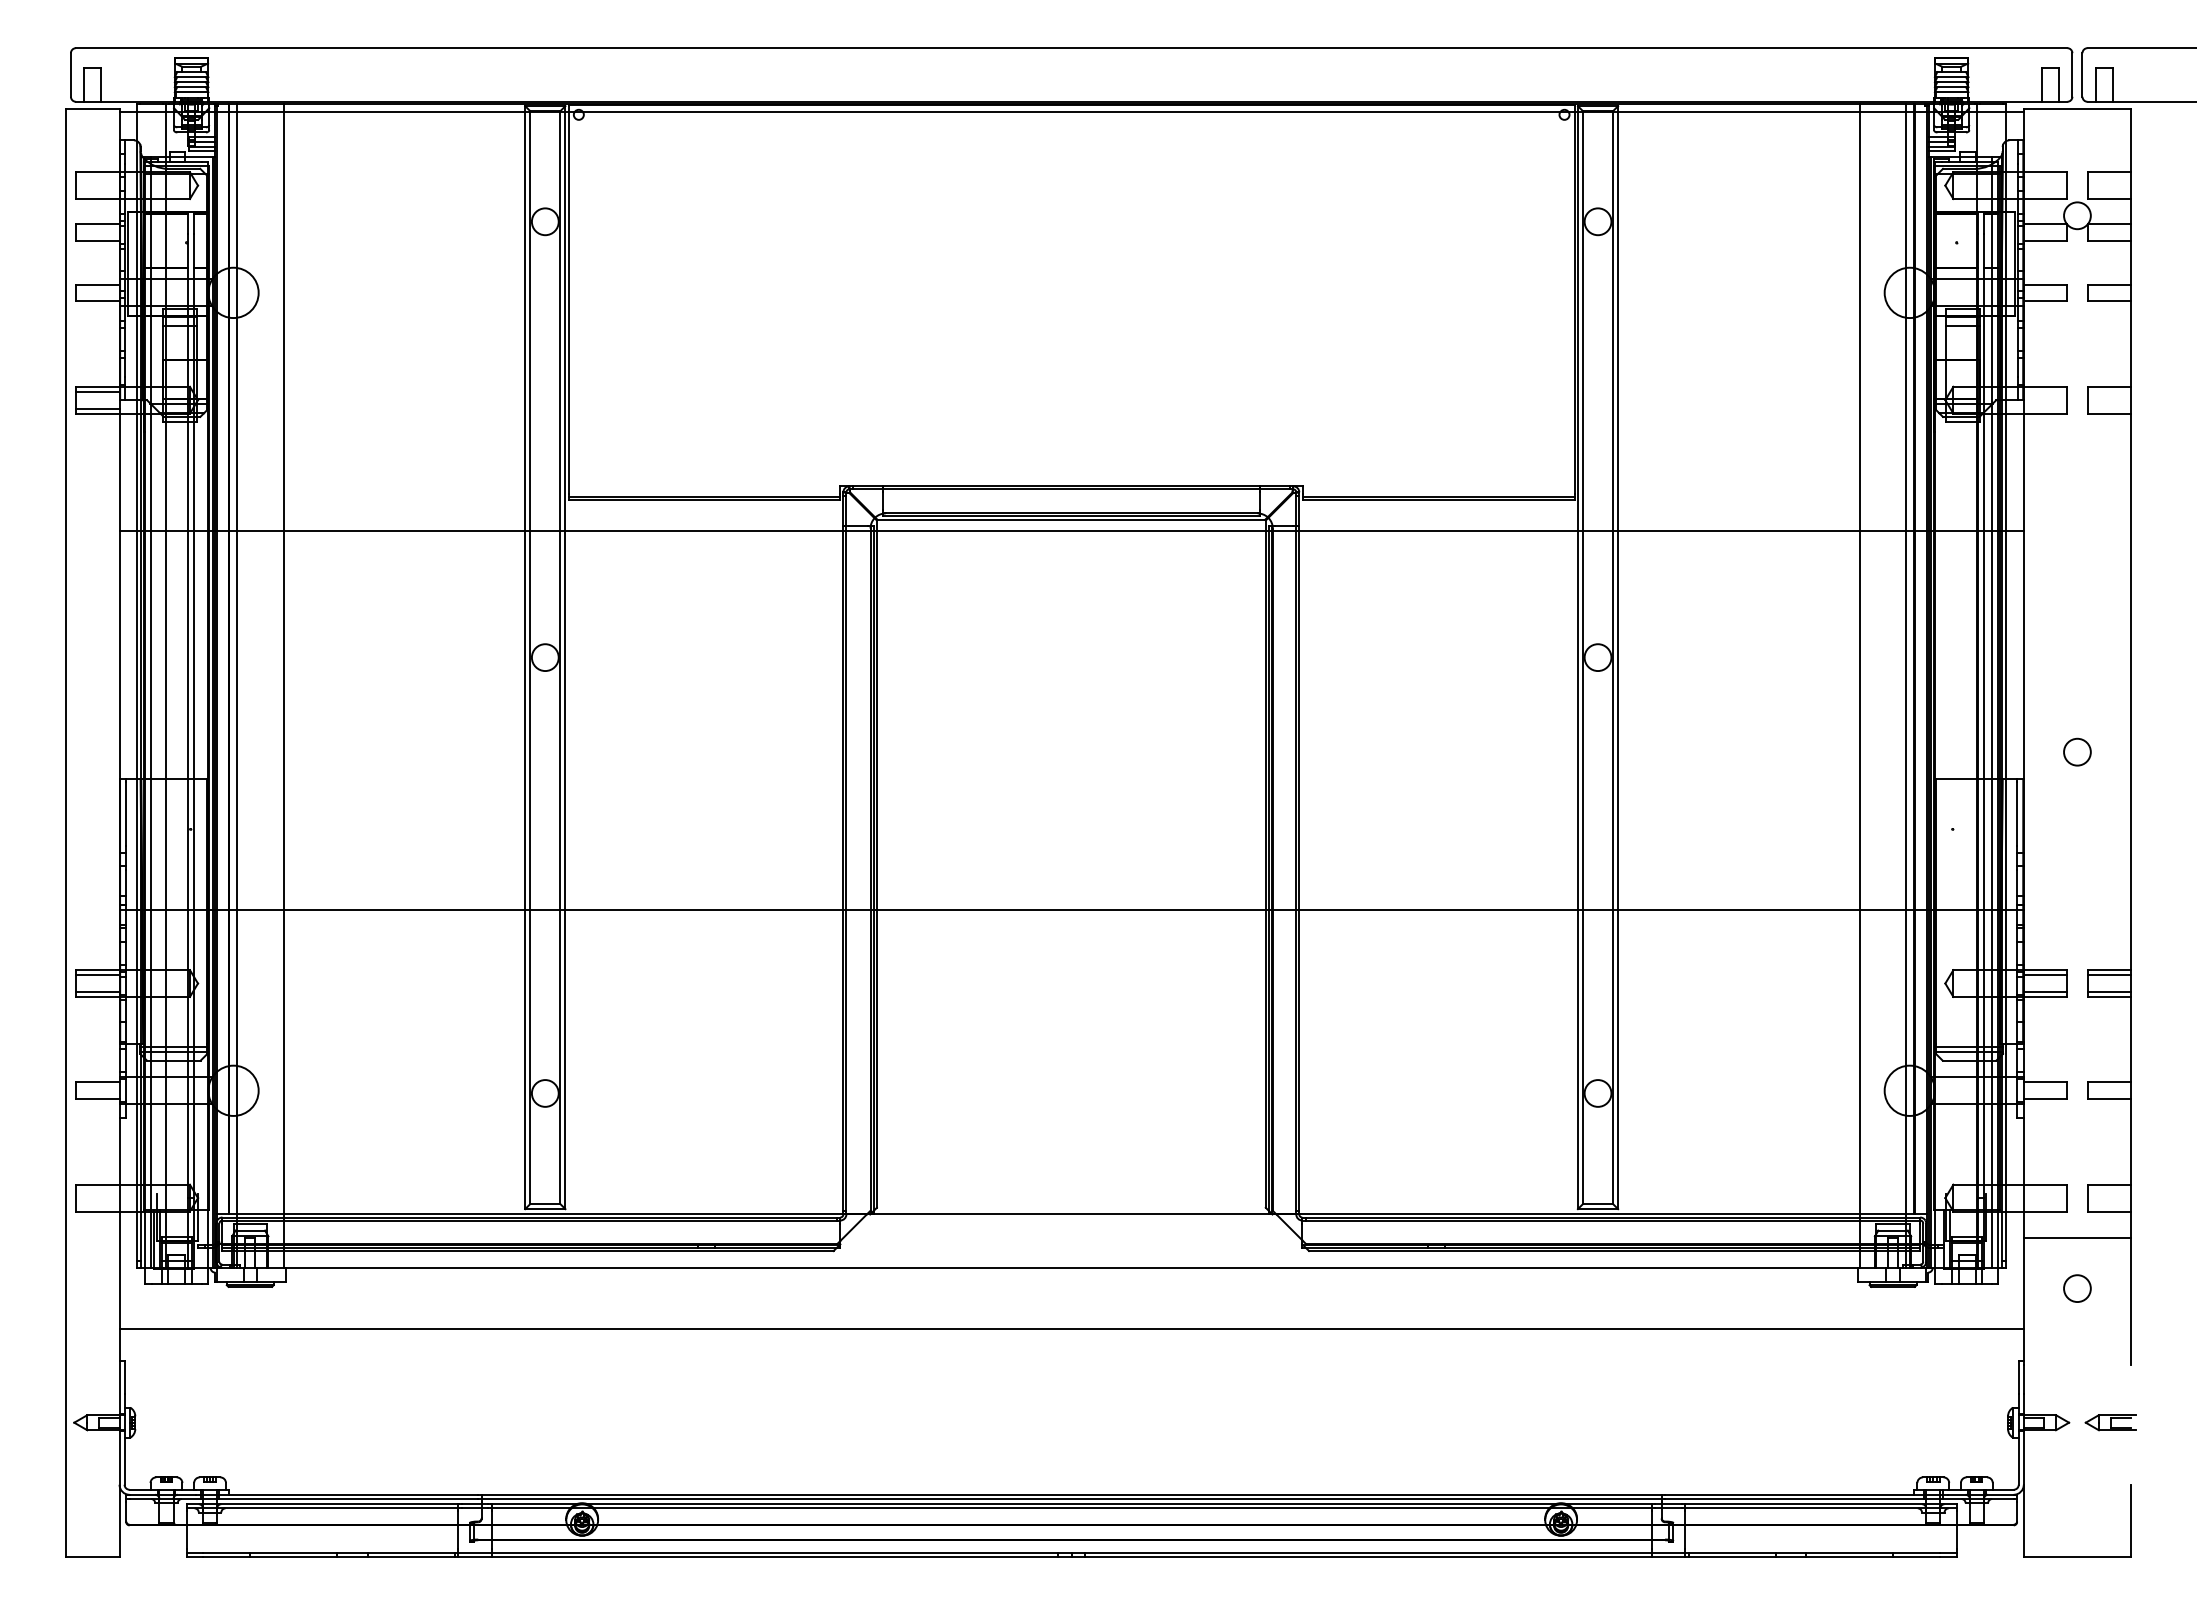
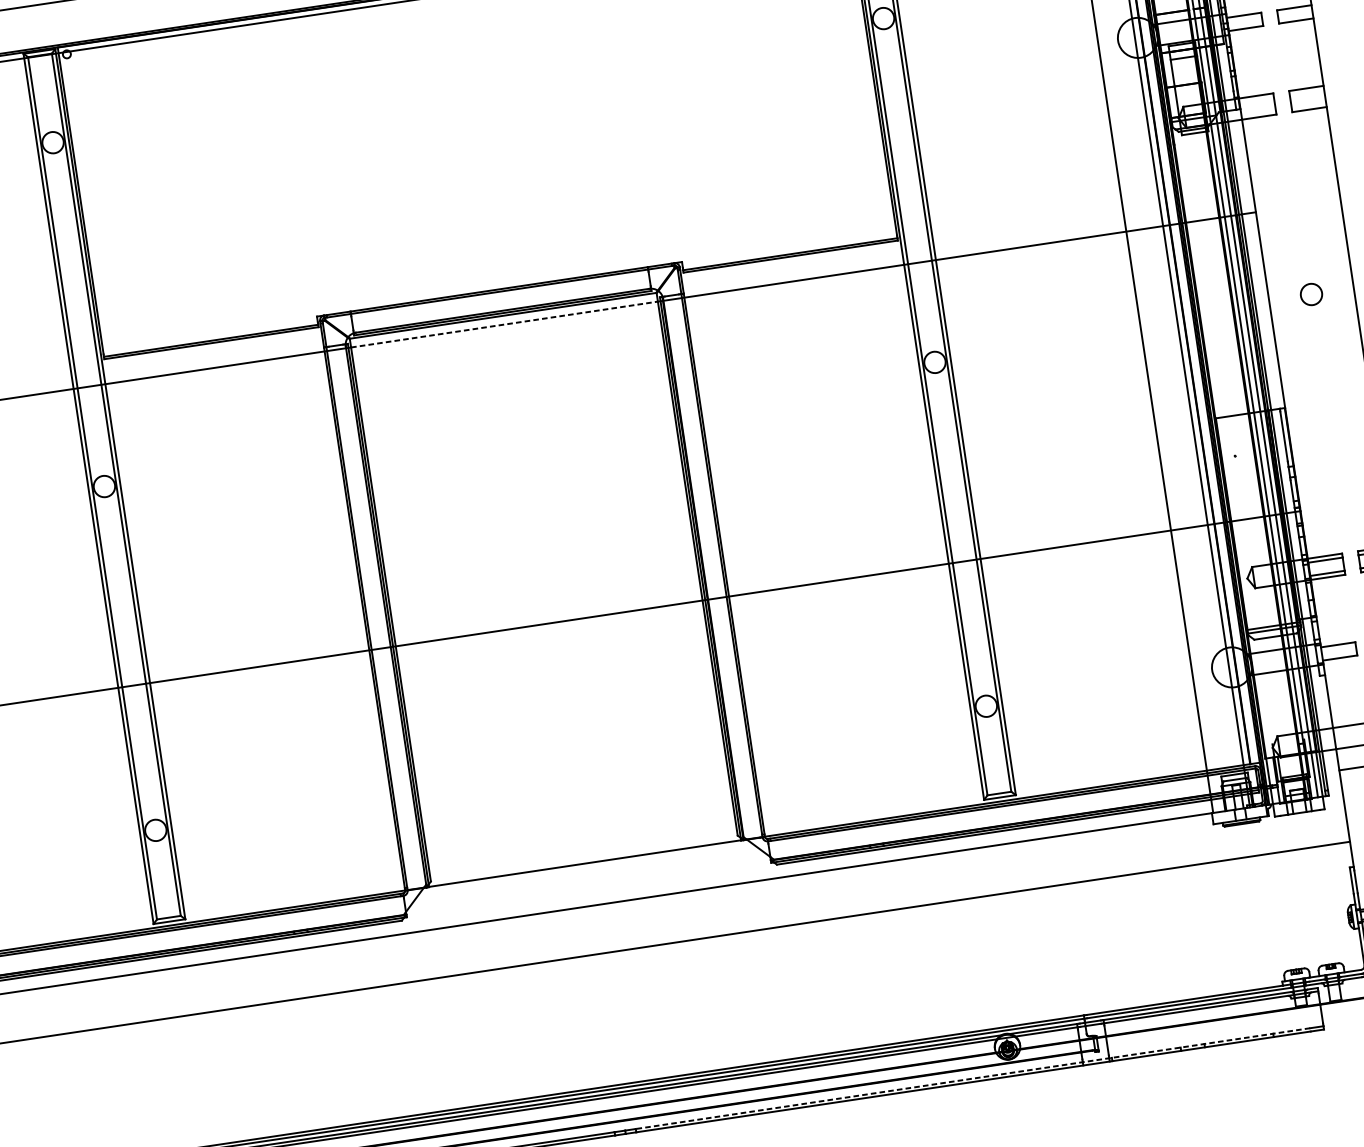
line: (1071, 530) -> (504, 324), solid -> dashed
circle: (2077, 751) -> (1311, 293), moved
line: (1512, 1552) -> (973, 1078), solid -> dashed

